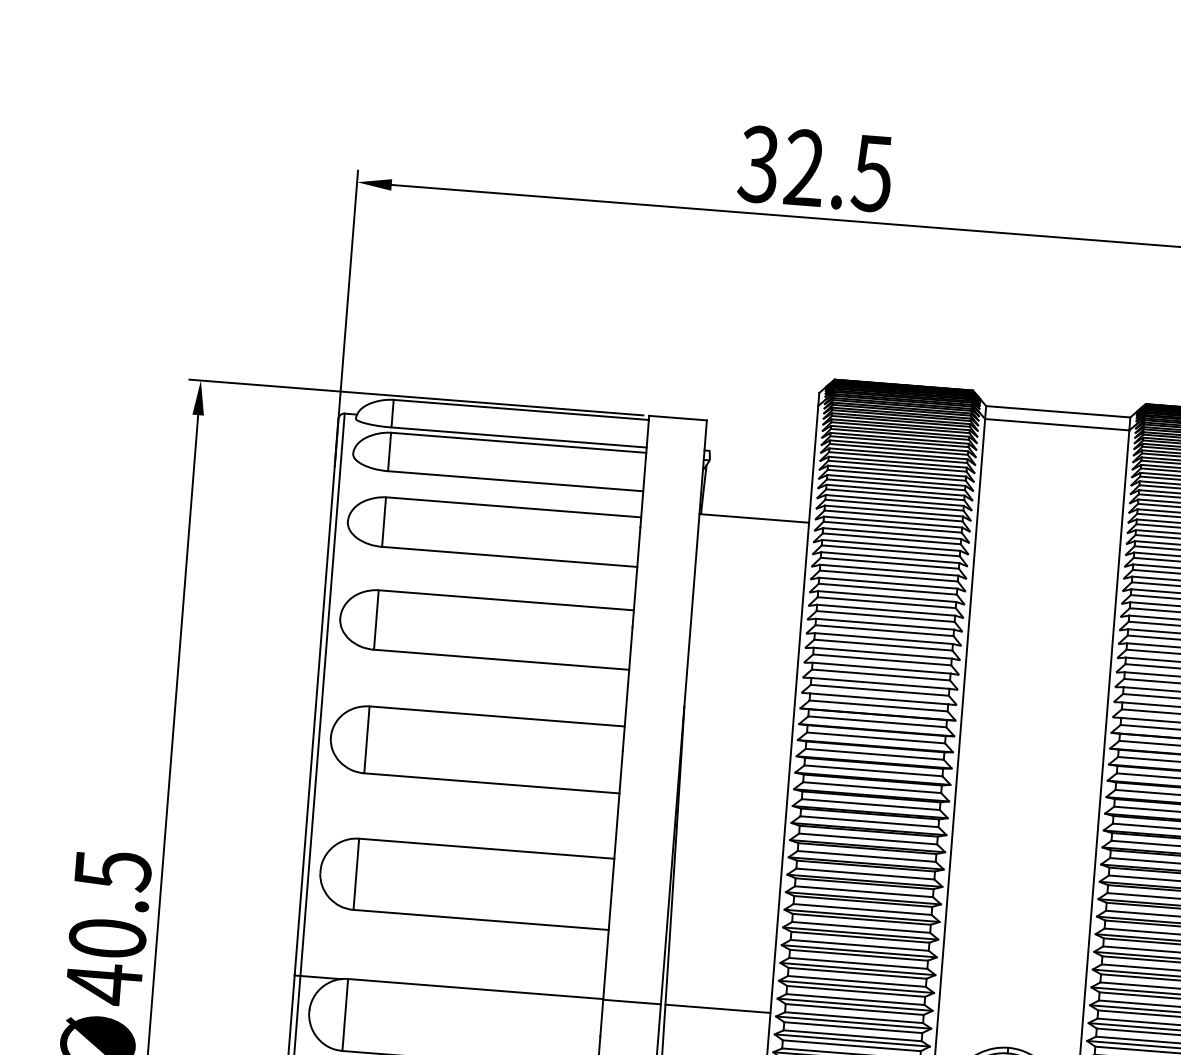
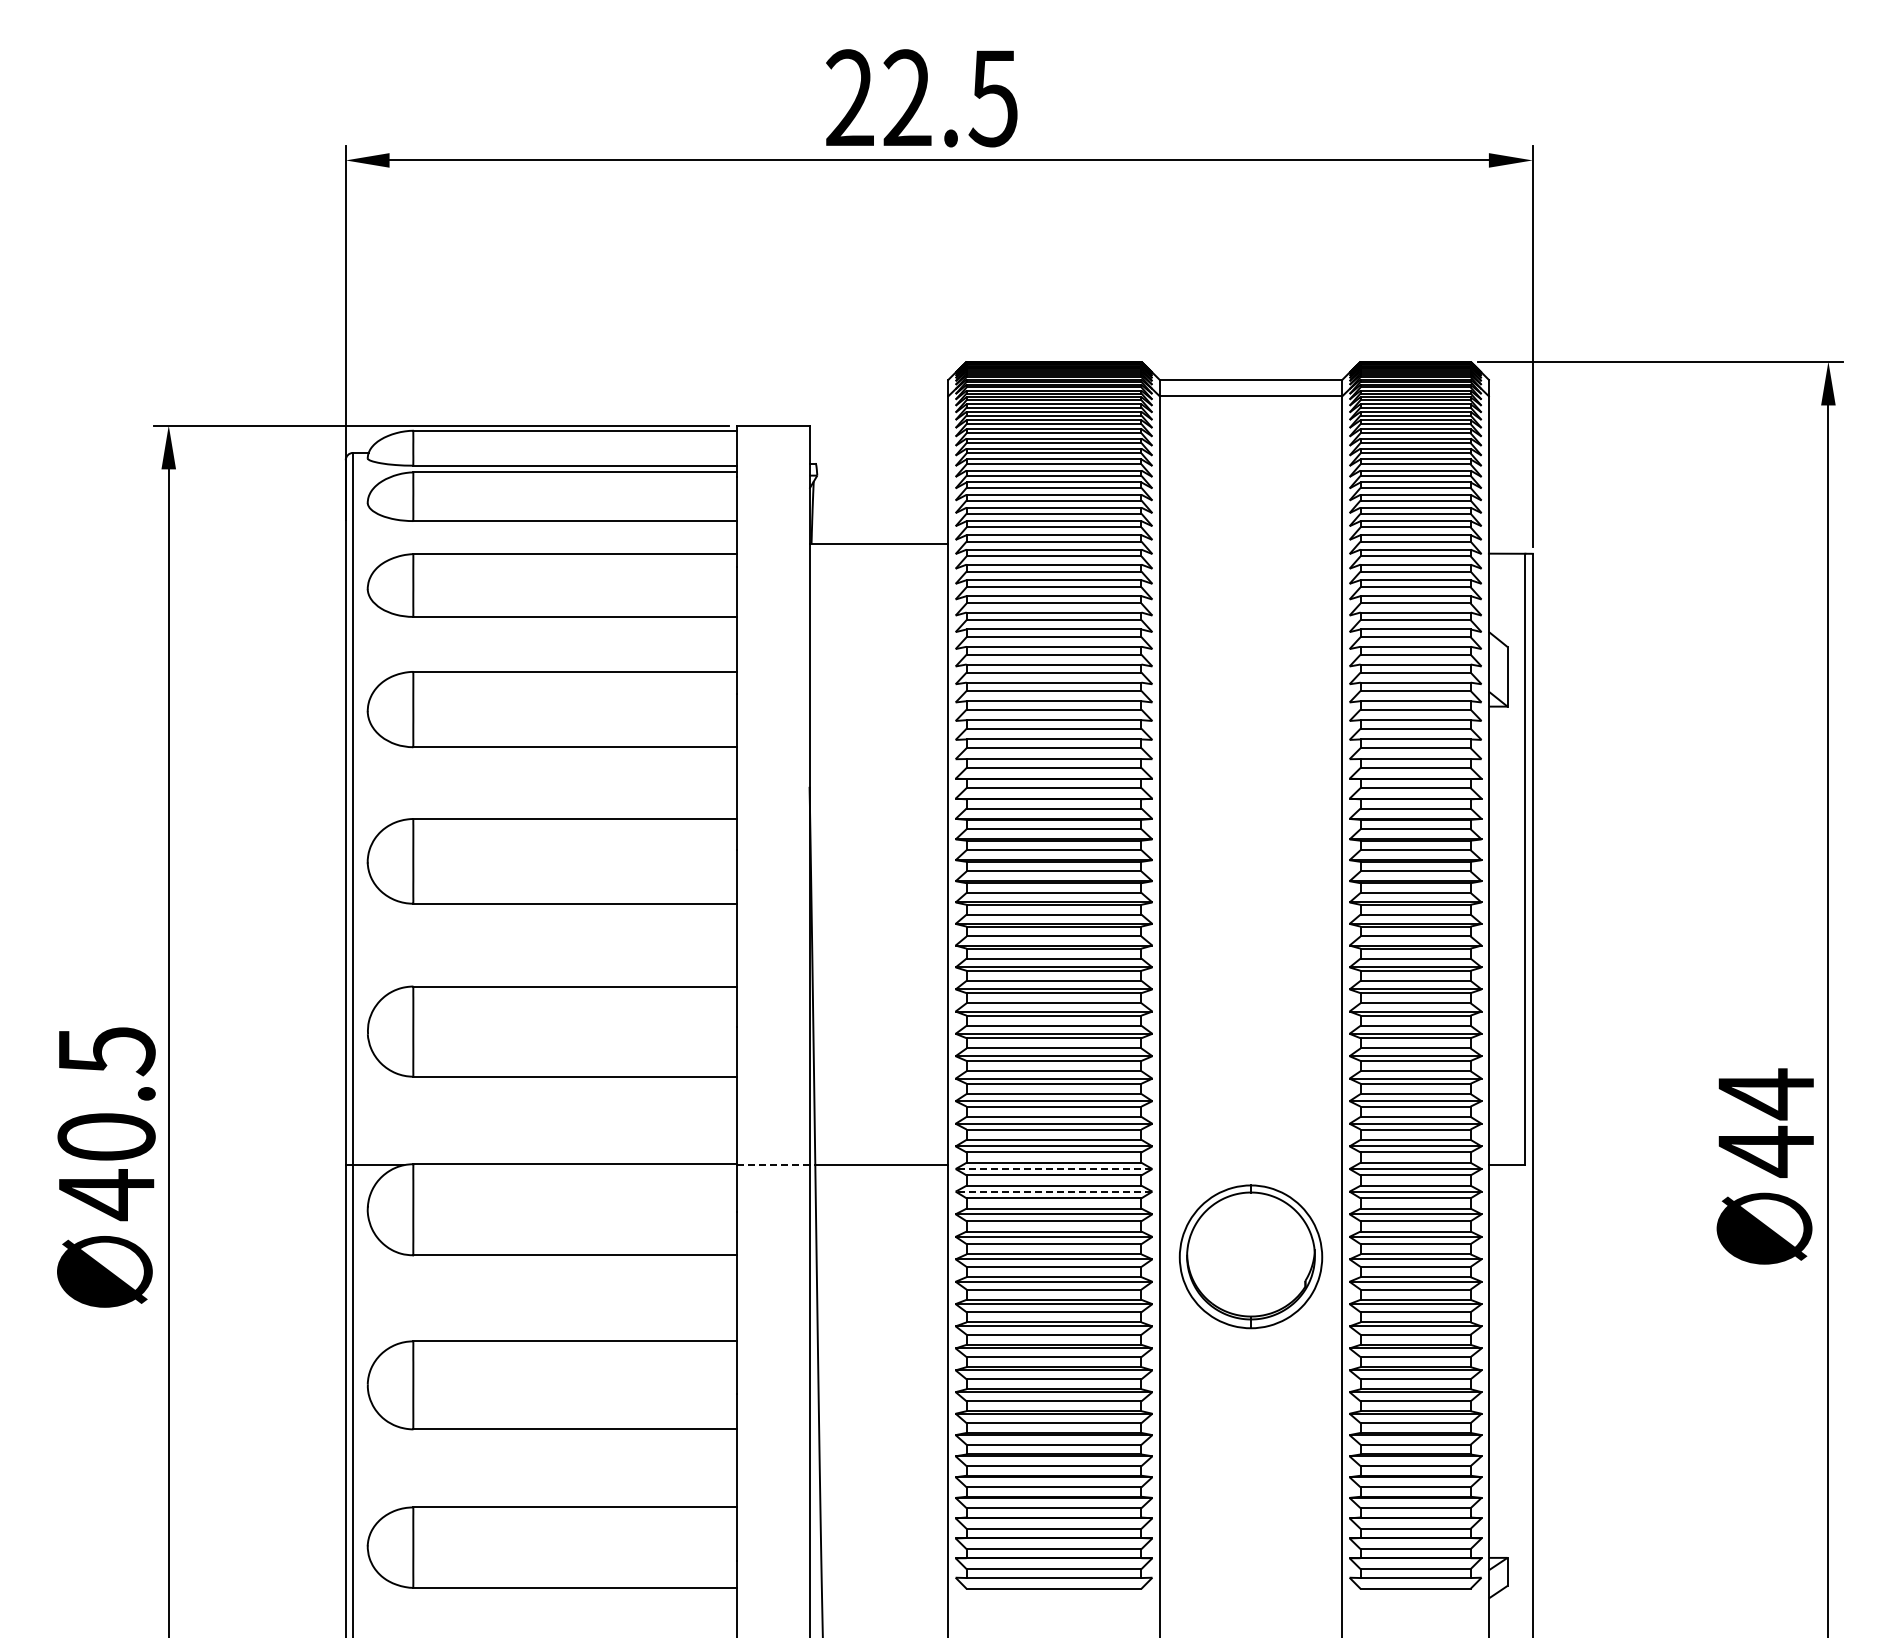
text: (757, 164) -> (848, 98), 32.5 -> 22.5
line: (632, 1002) -> (773, 1165), solid -> dashed
line: (853, 1022) -> (1053, 1169), solid -> dashed
line: (851, 1040) -> (1053, 1191), solid -> dashed

